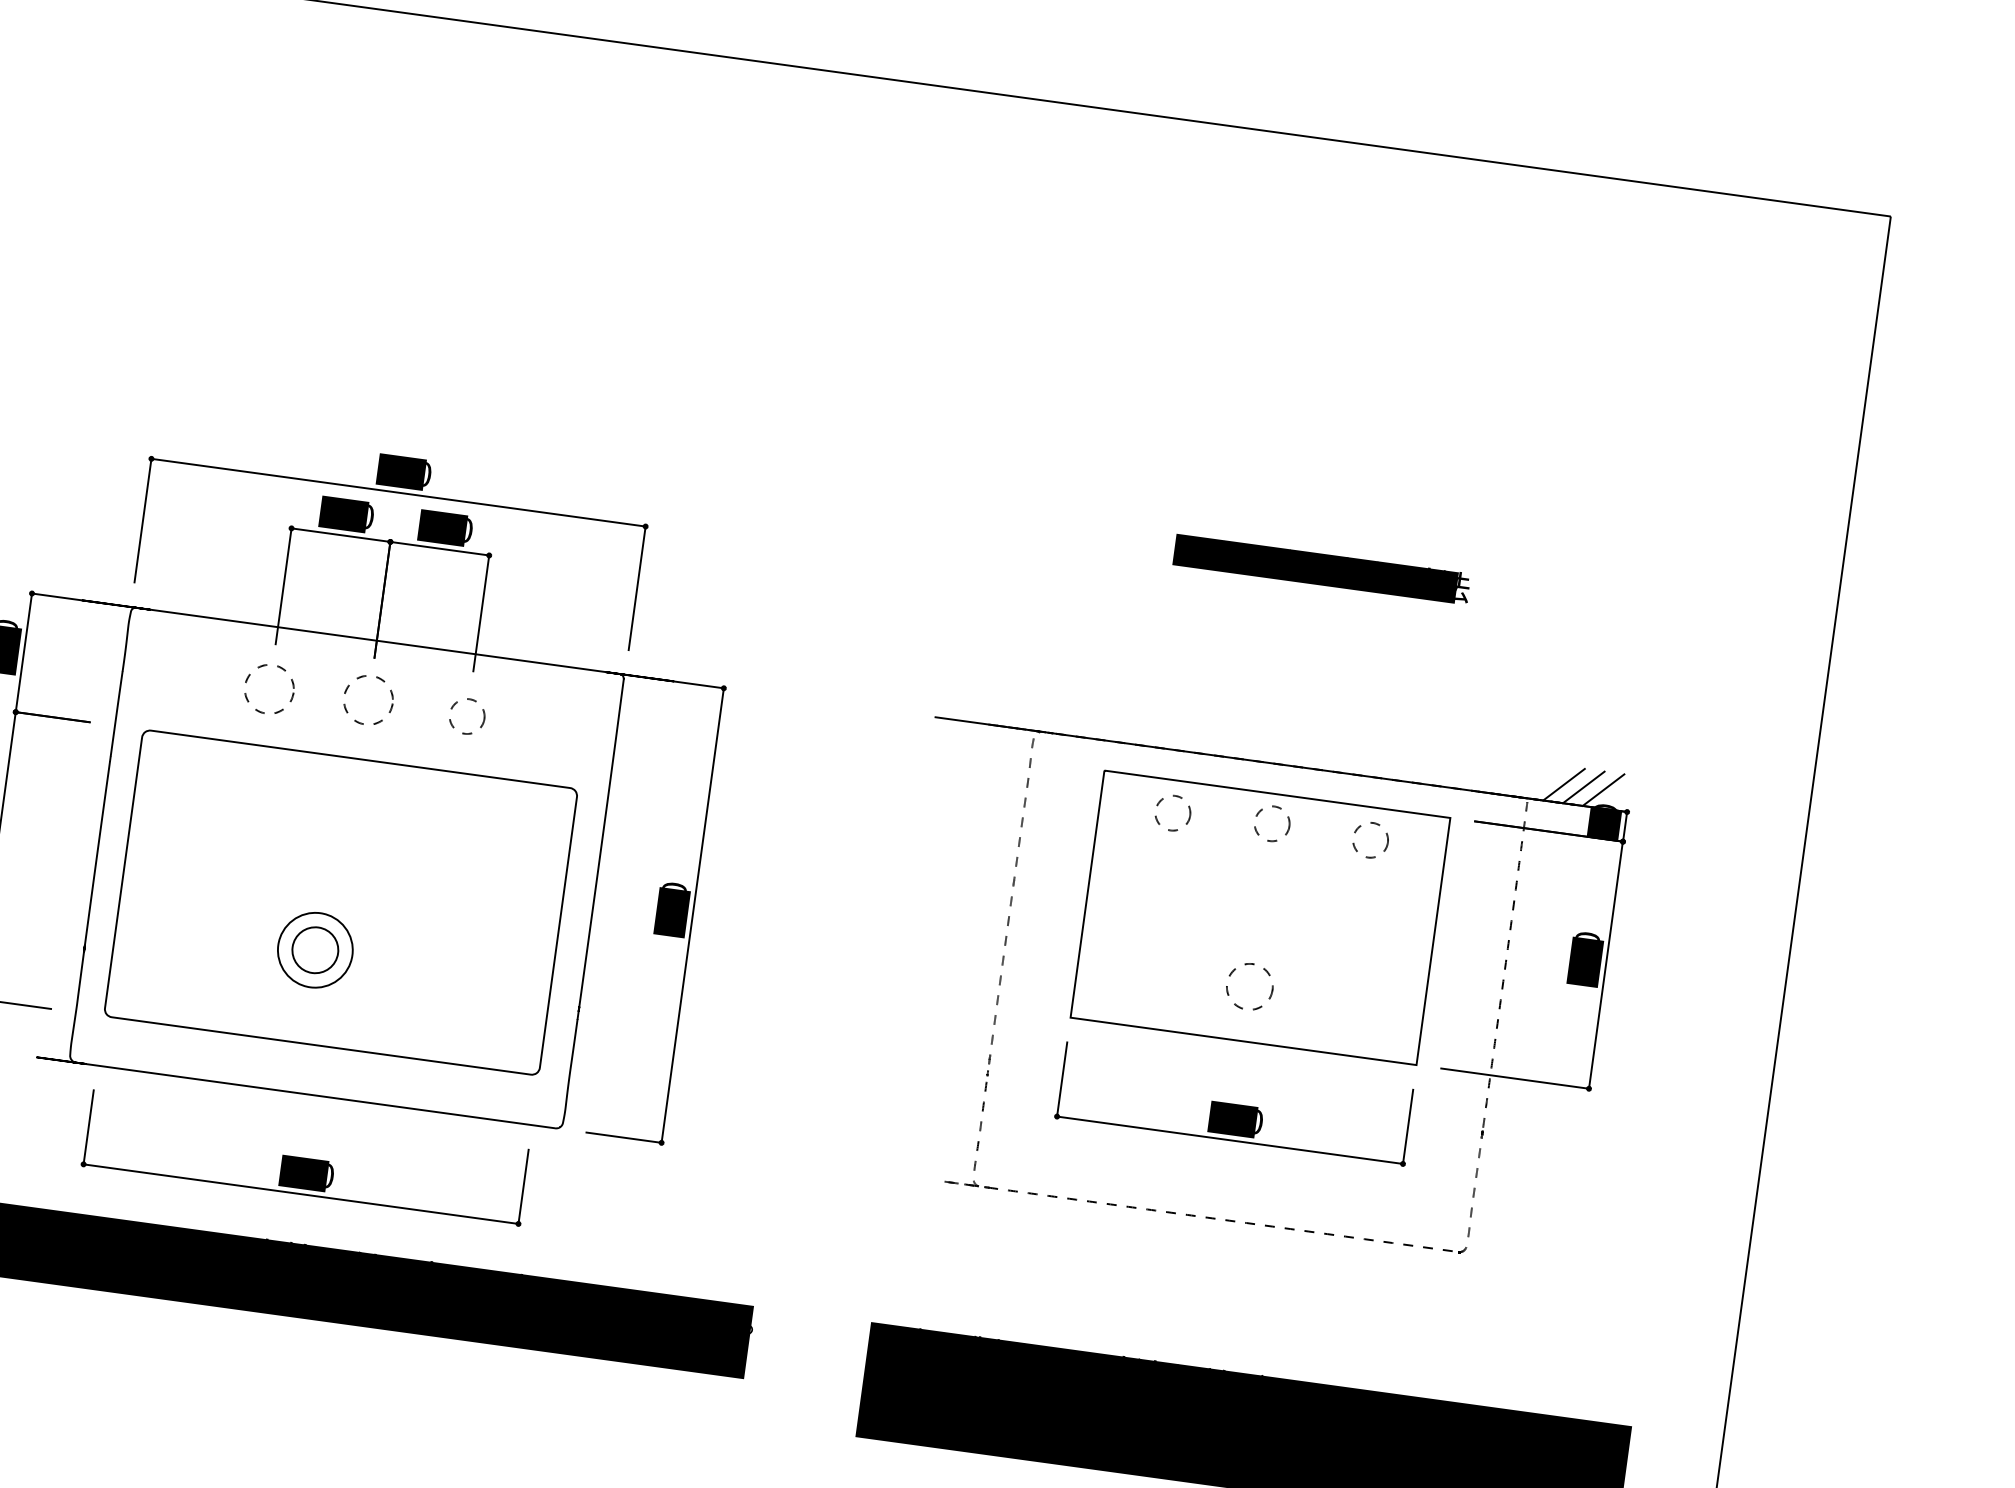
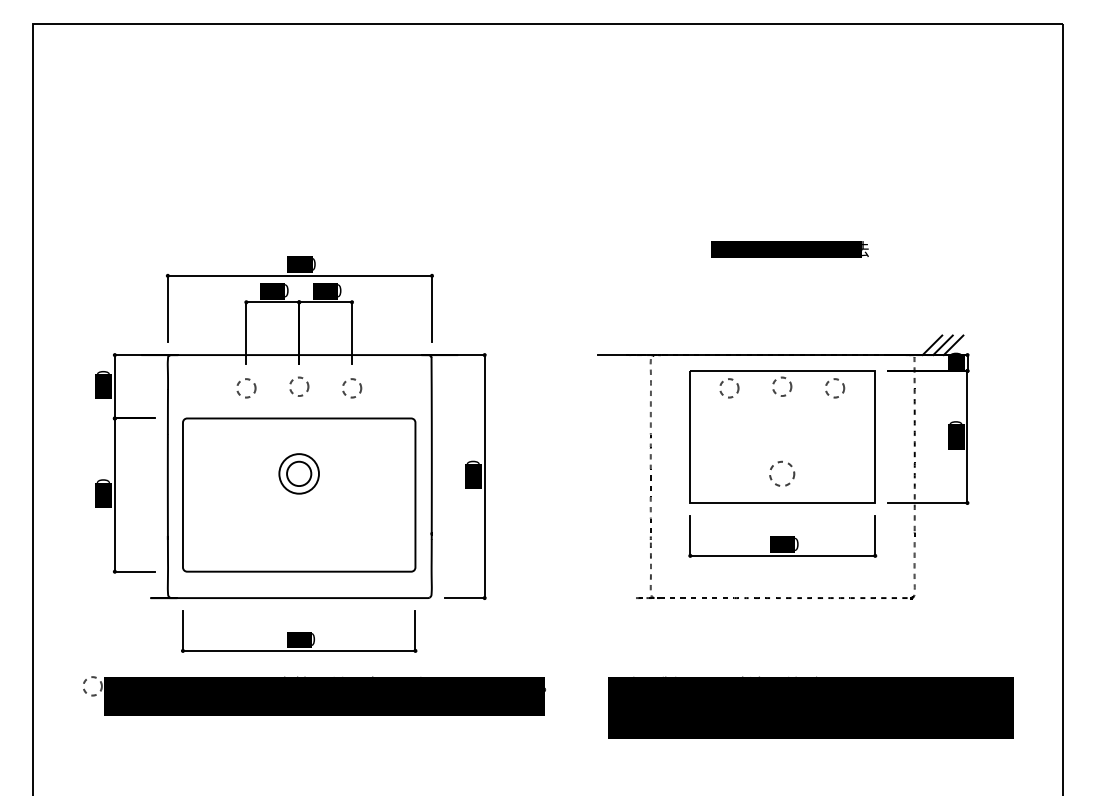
circle: (269, 689) -> (246, 388), size x0.71
circle: (369, 699) -> (299, 386), size x0.71
part: (314, 949) -> (298, 473), moved

